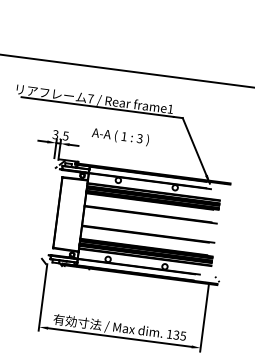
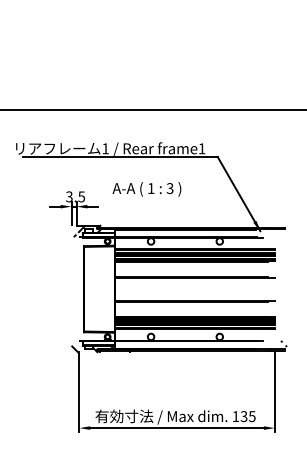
text: (90, 98) -> (105, 148), 7 -> 1

